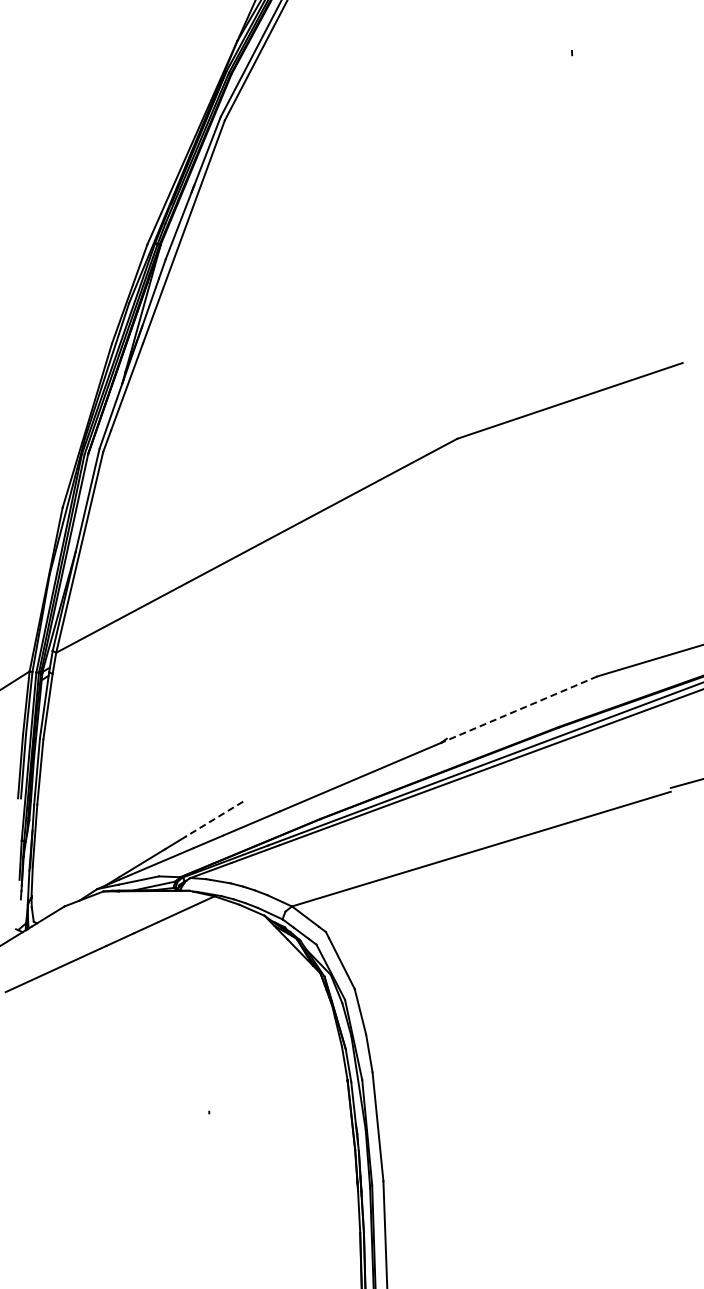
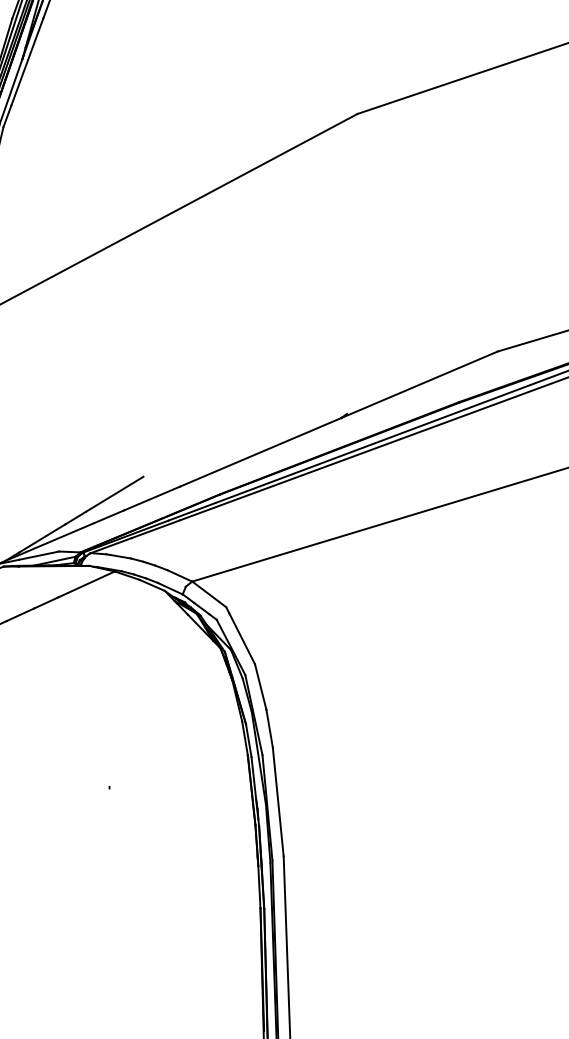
line: (519, 709) -> (419, 384), dashed -> solid
line: (214, 819) -> (114, 494), dashed -> solid

